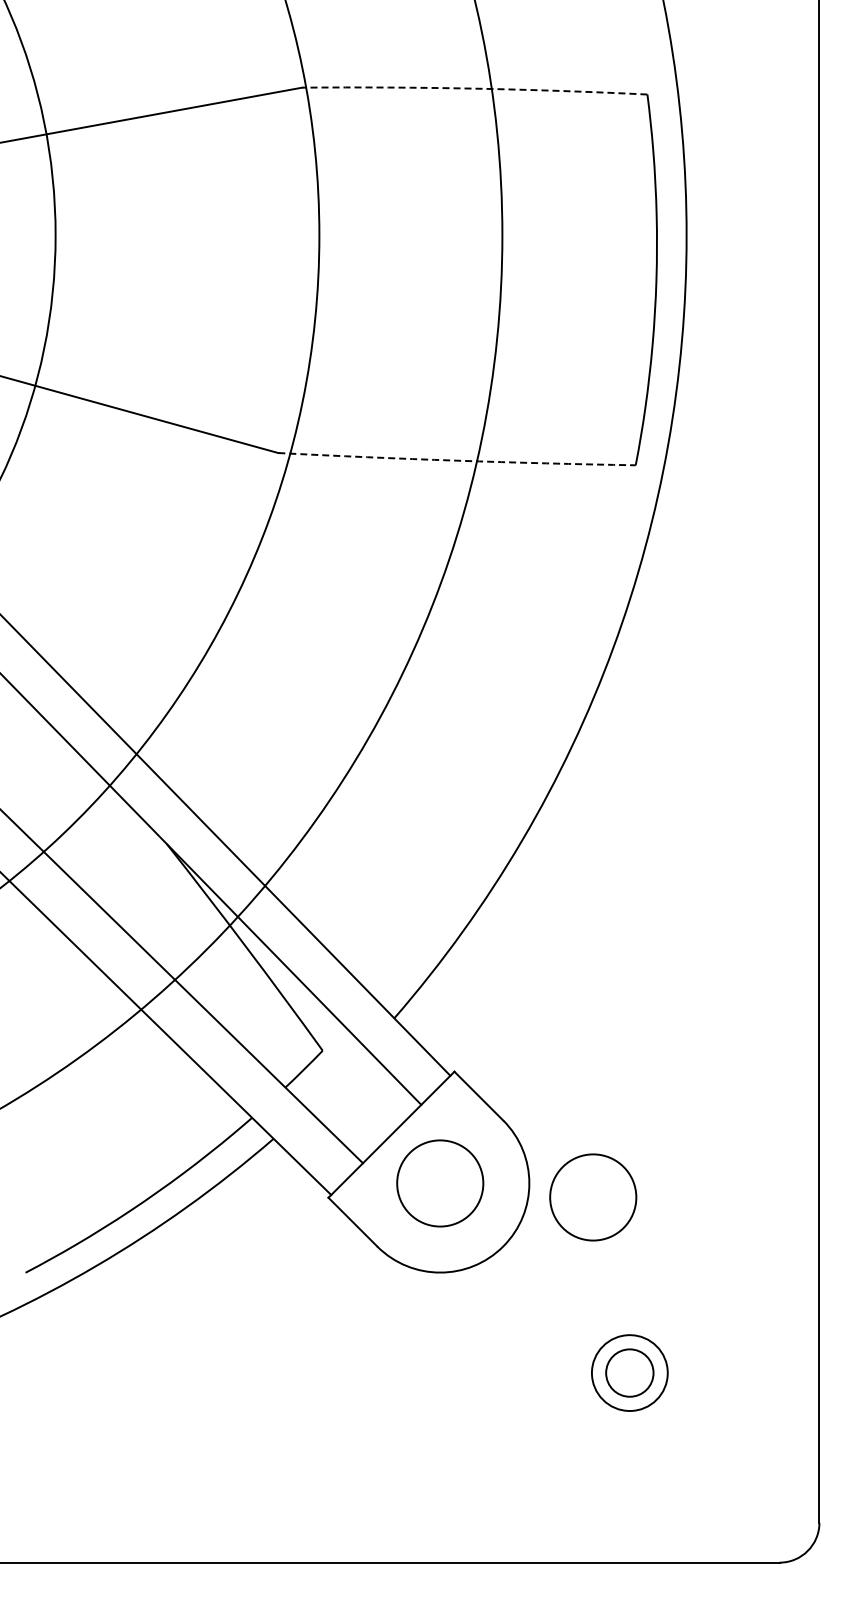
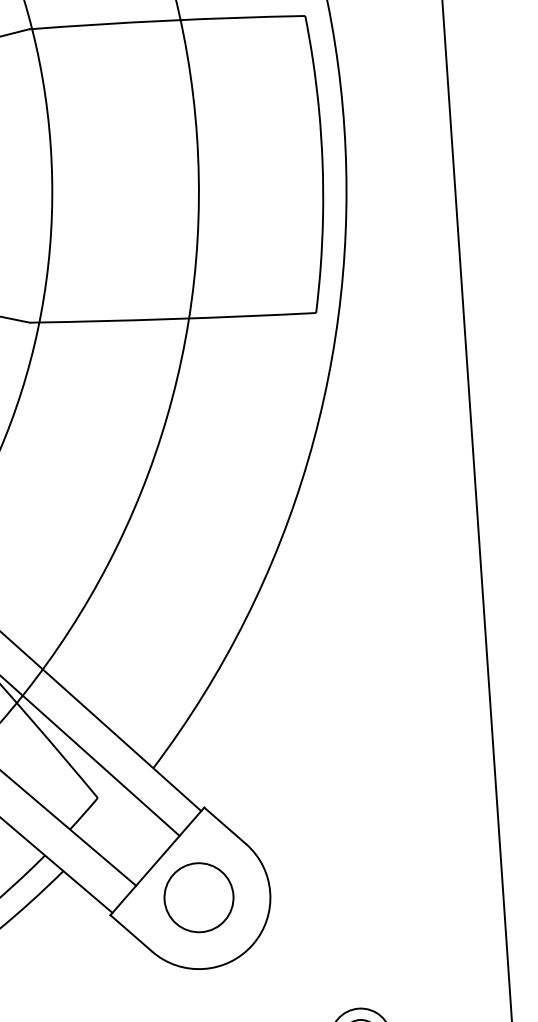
arc: (474, 88) -> (166, 20), dashed -> solid
arc: (456, 460) -> (172, 318), dashed -> solid
circle: (593, 1197) -> (322, 900), removed

